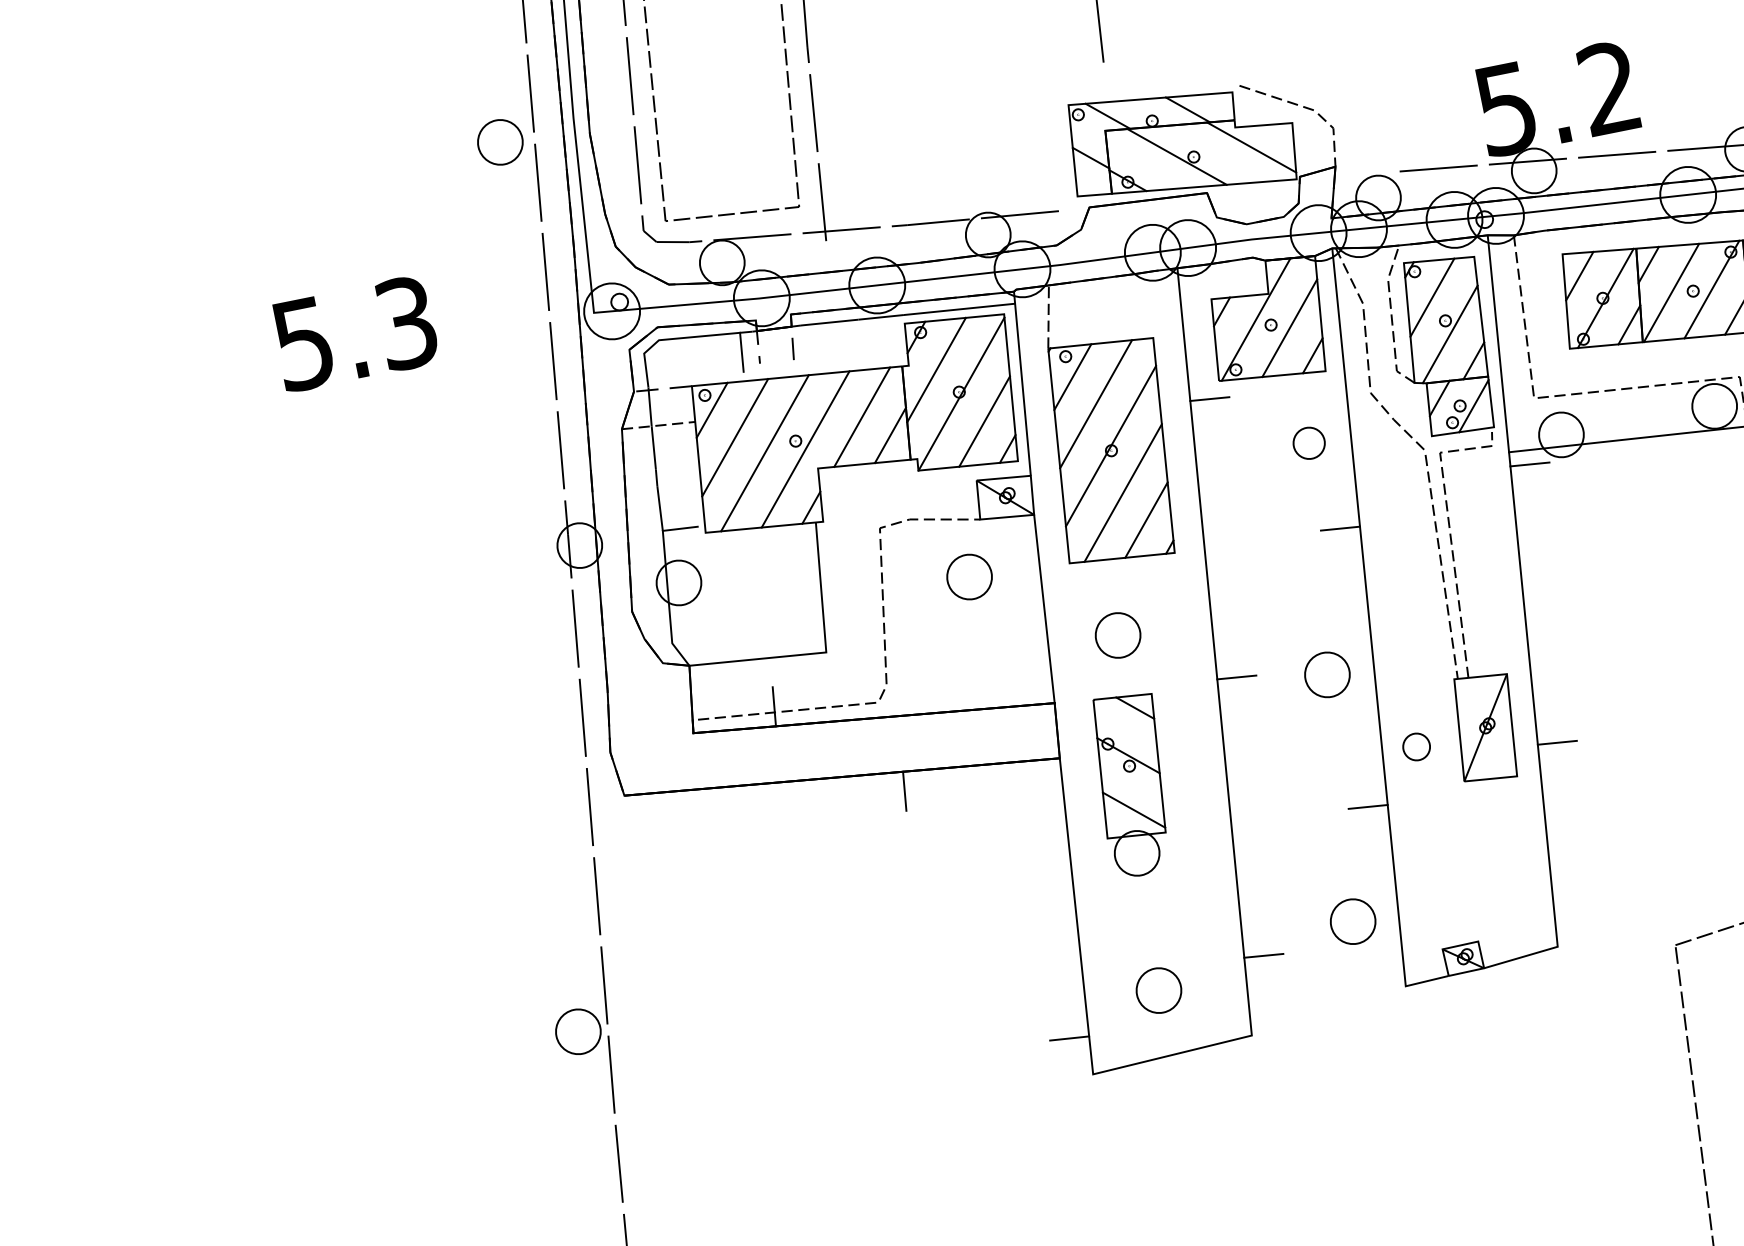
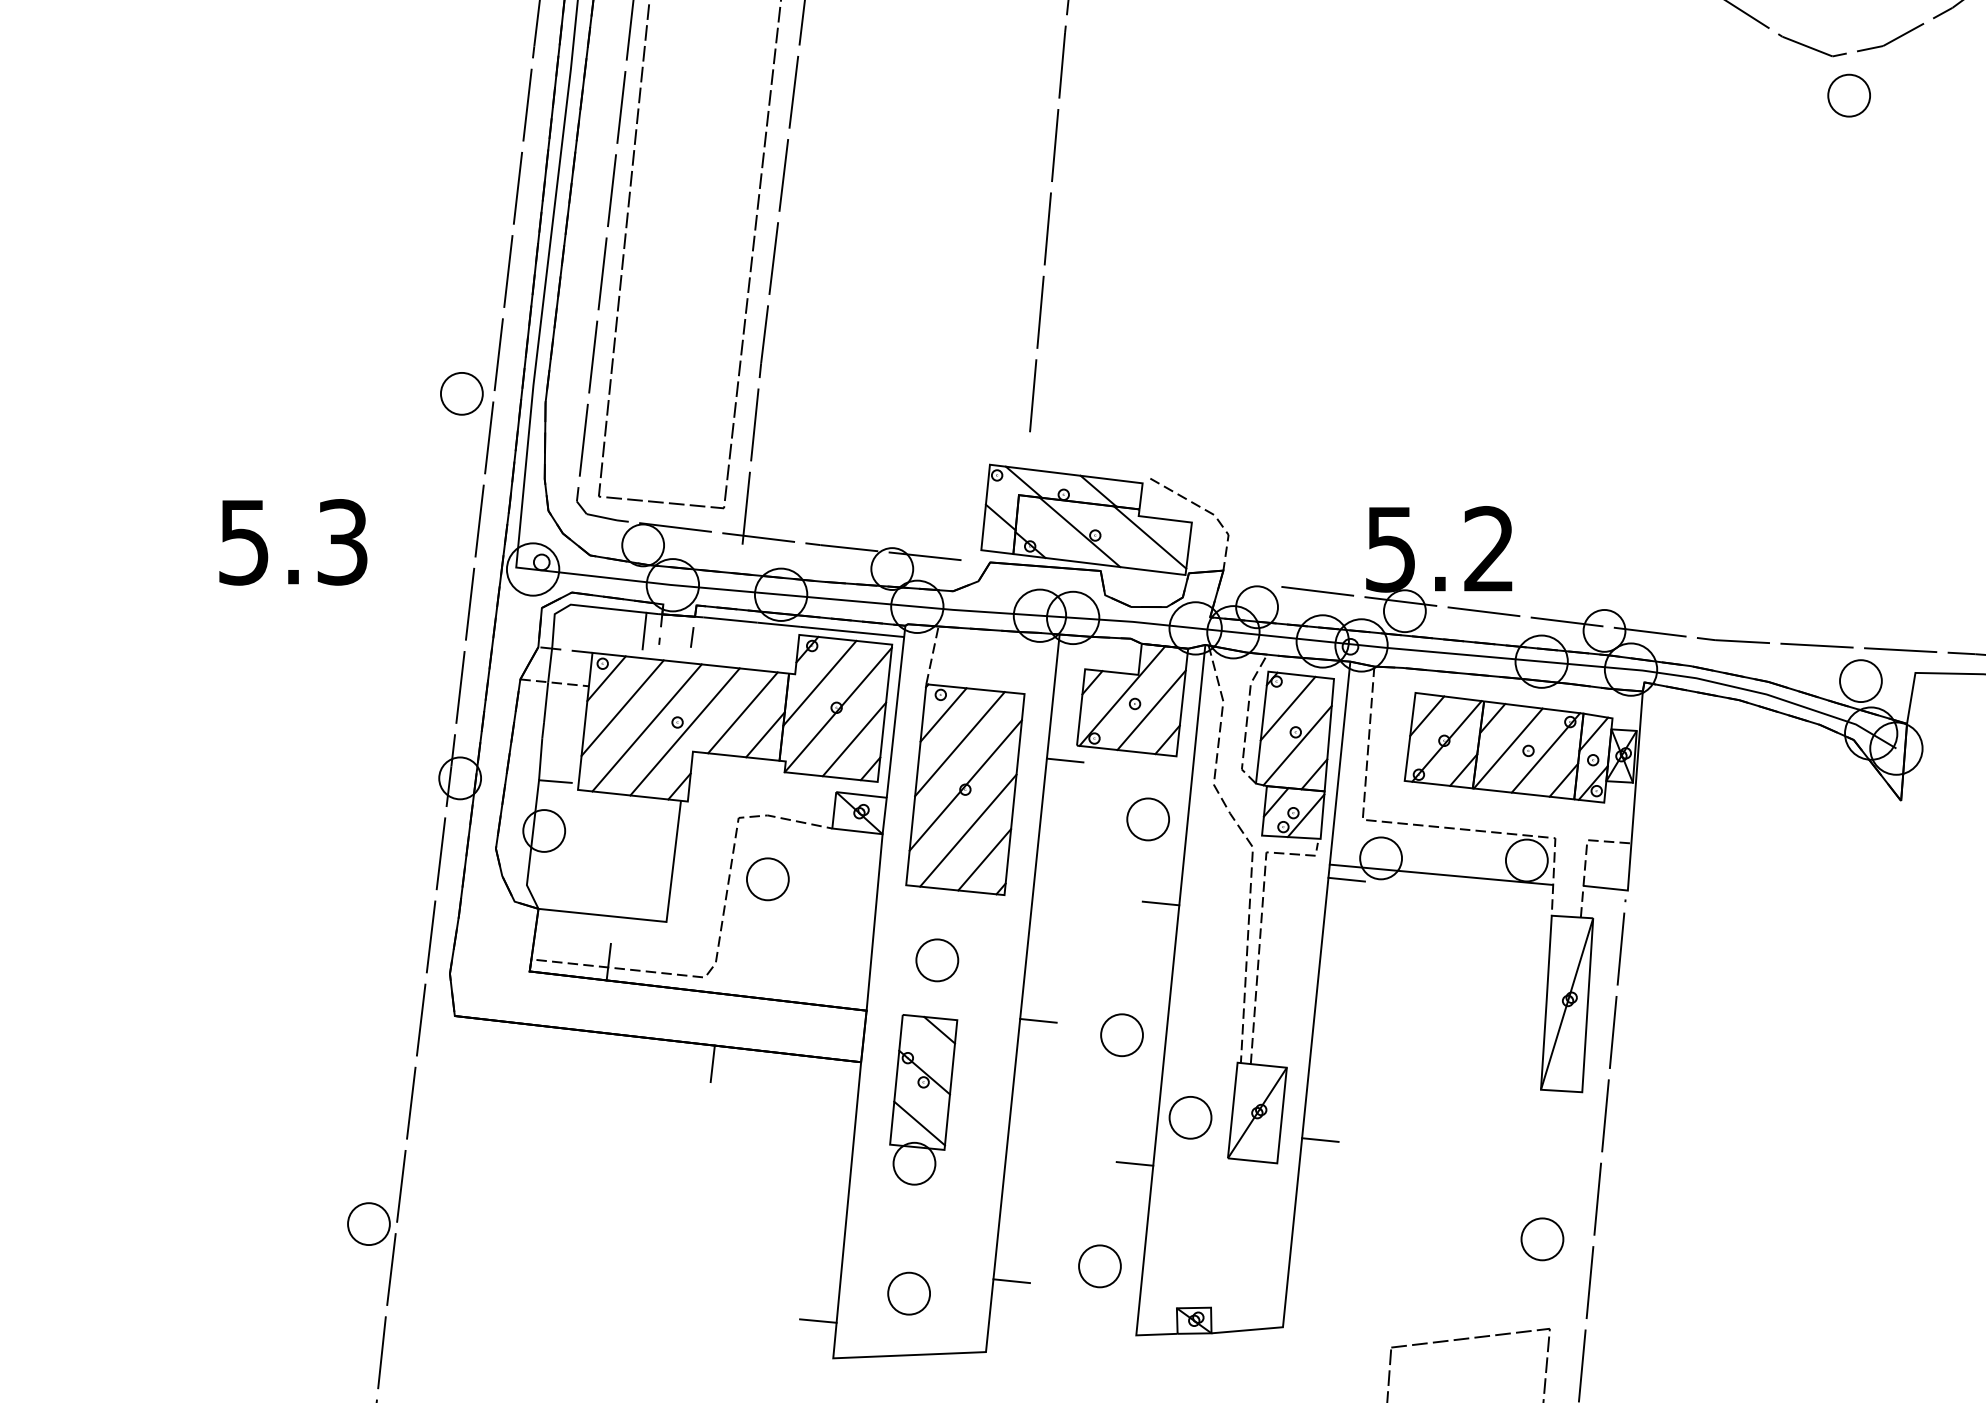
part: (1308, 443) -> (1147, 819), size x1.43
part: (969, 577) -> (767, 879), moved
part: (1416, 746) -> (1190, 1117), size x1.67

